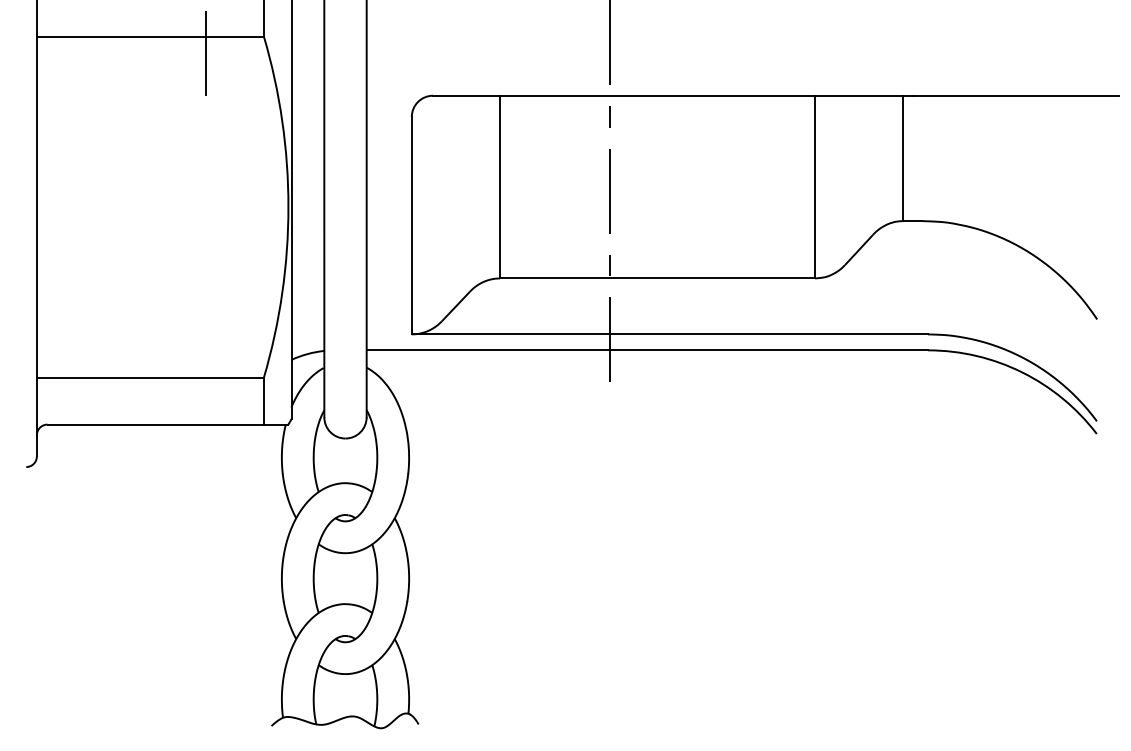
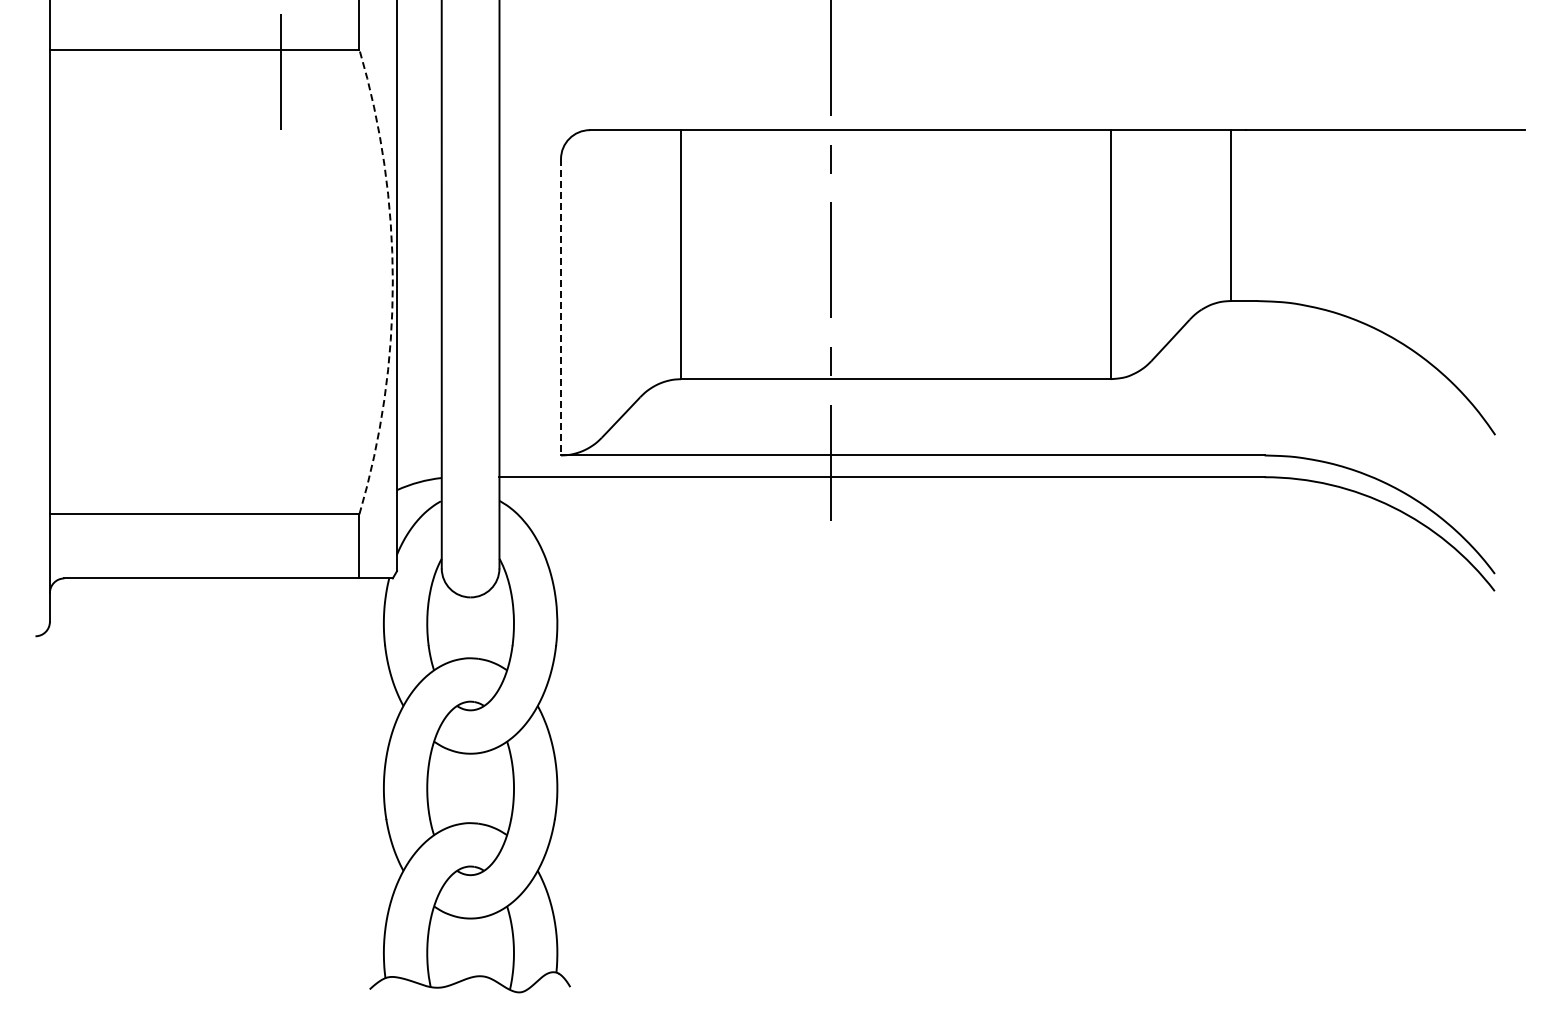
arc: (288, 207) -> (392, 282), solid -> dashed
line: (412, 225) -> (561, 307), solid -> dashed

